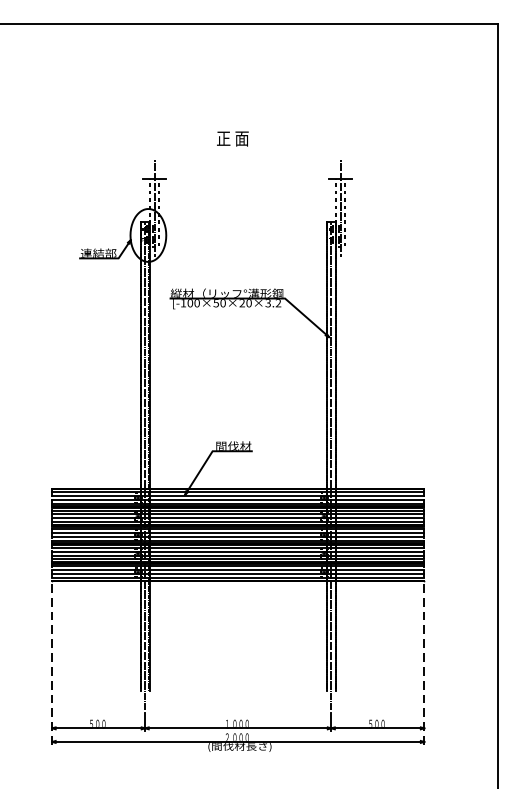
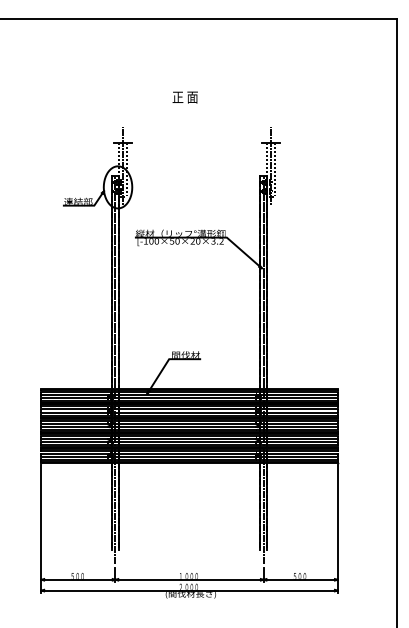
text: (231, 138) -> (184, 97), moved
line: (52, 663) -> (41, 528), dashed -> solid
line: (424, 663) -> (337, 528), dashed -> solid

